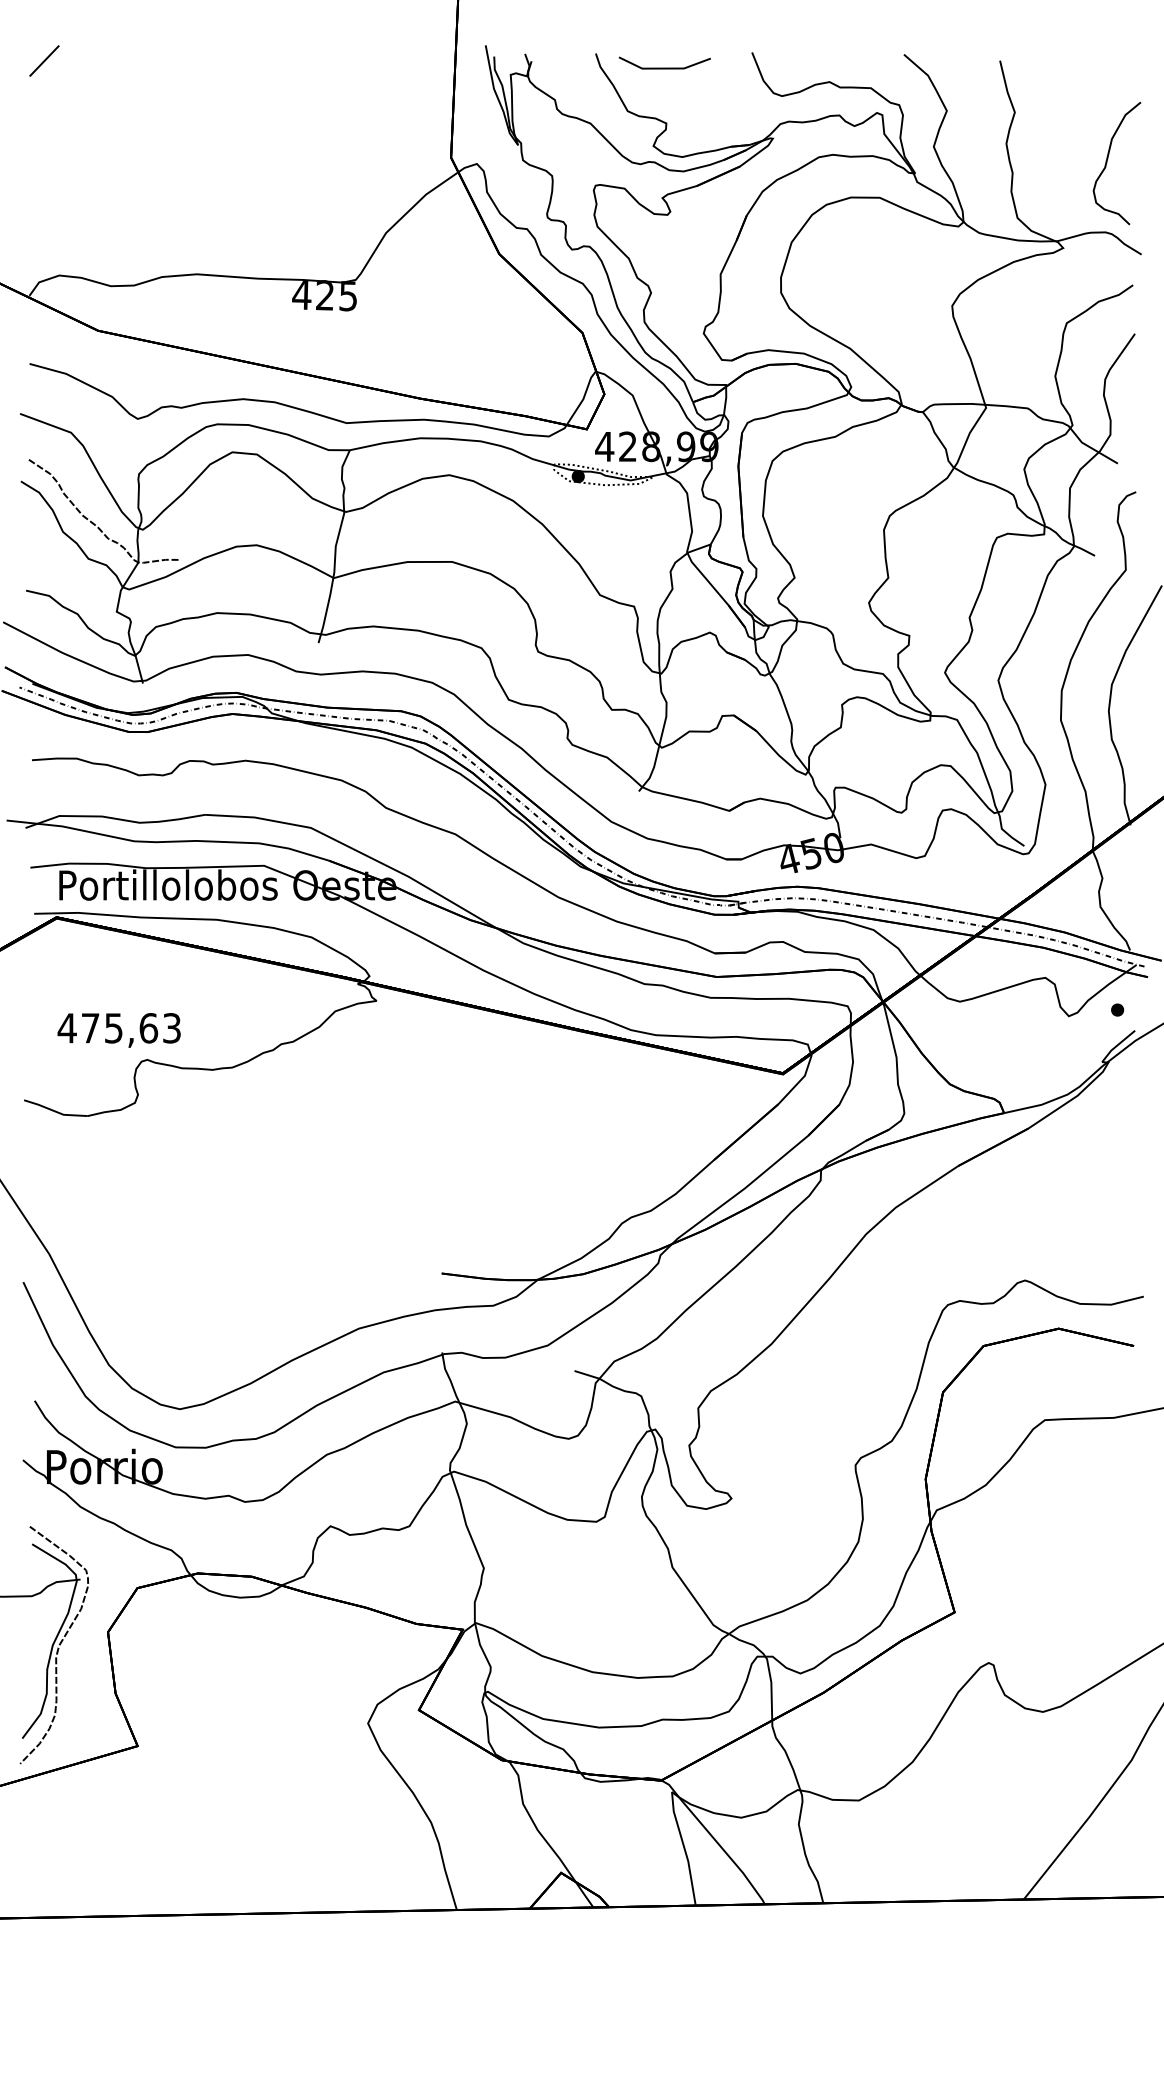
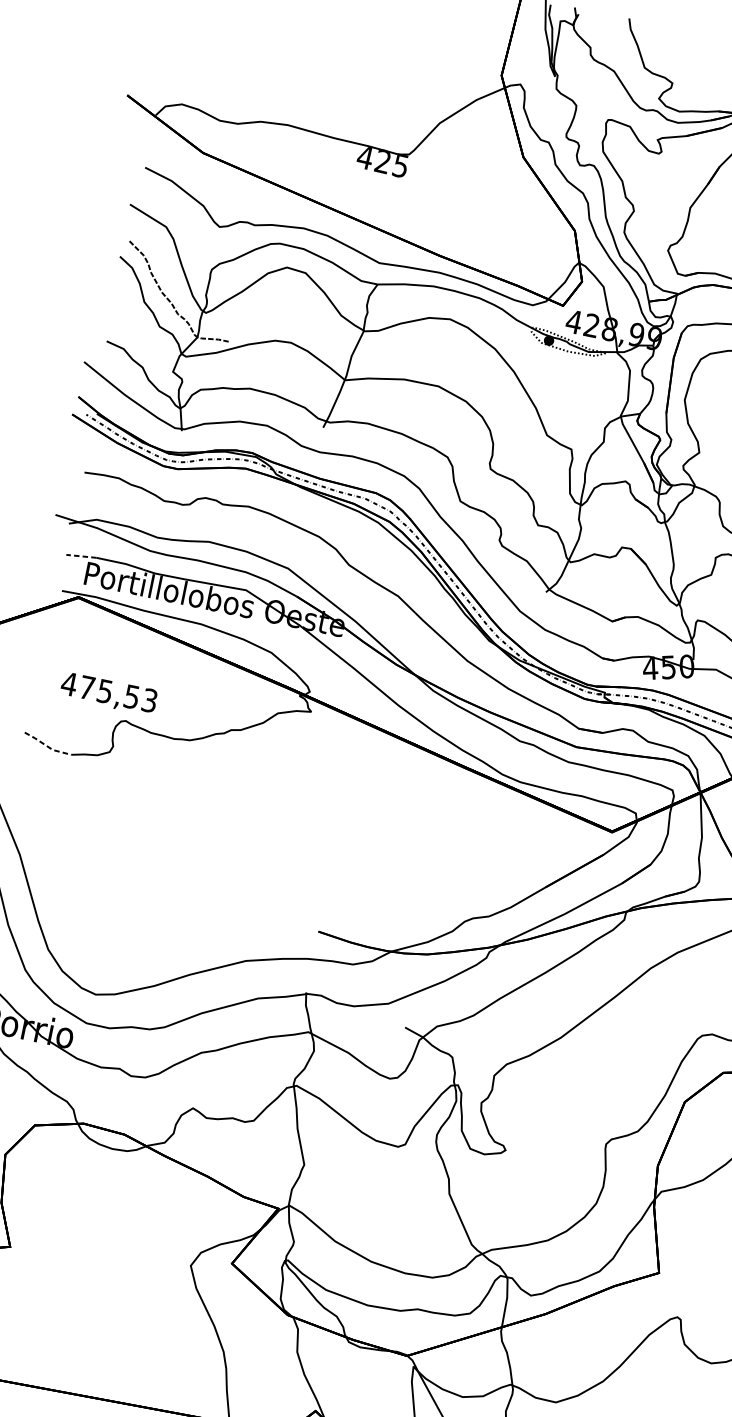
line: (664, 67) -> (679, 39), removed
line: (49, 865) -> (81, 556), solid -> dashed
text: (148, 1028) -> (131, 697), 475,63 -> 475,53
line: (55, 1111) -> (47, 746), solid -> dashed

